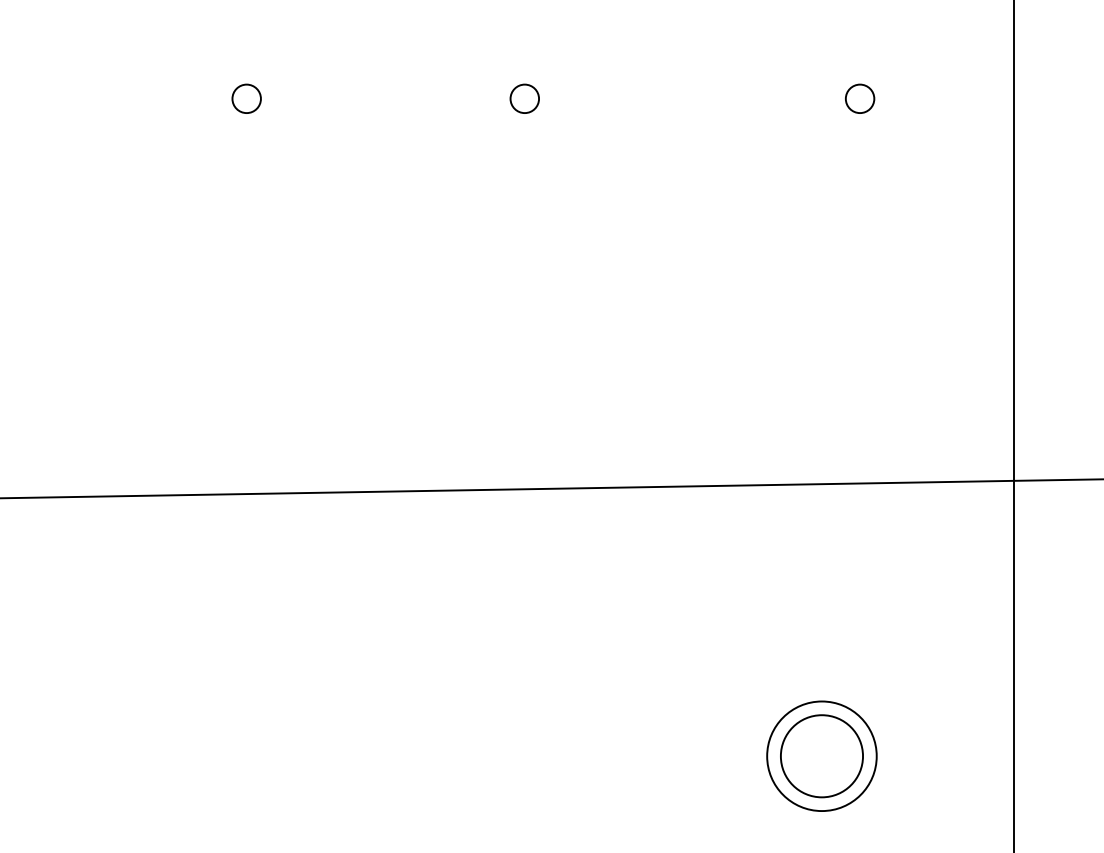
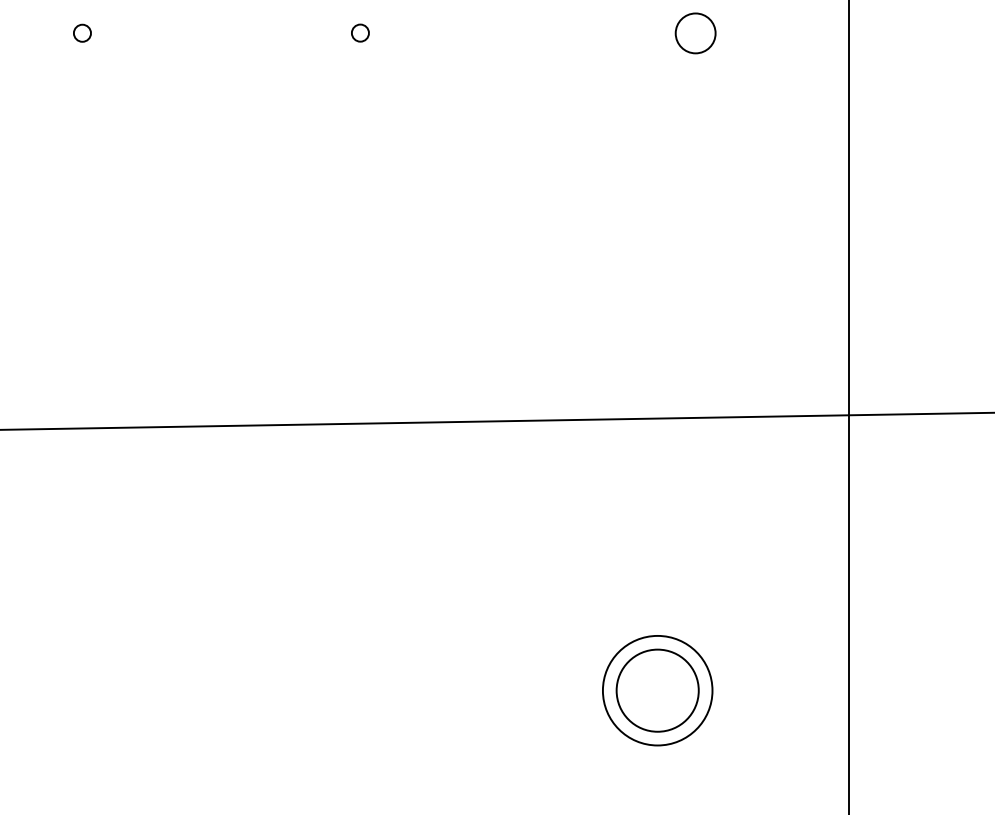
circle: (246, 98) -> (82, 32), size x0.6
circle: (524, 98) -> (360, 32), size x0.6
circle: (860, 98) -> (696, 32), size x1.4

